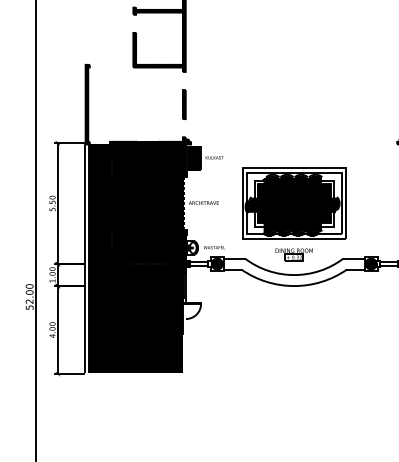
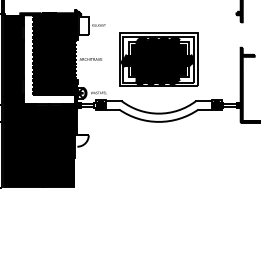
hatch: (194, 158) -> (83, 25), removed
hatch: (148, 203) -> (49, 59), removed
part: (293, 254) -> (158, 98), removed

